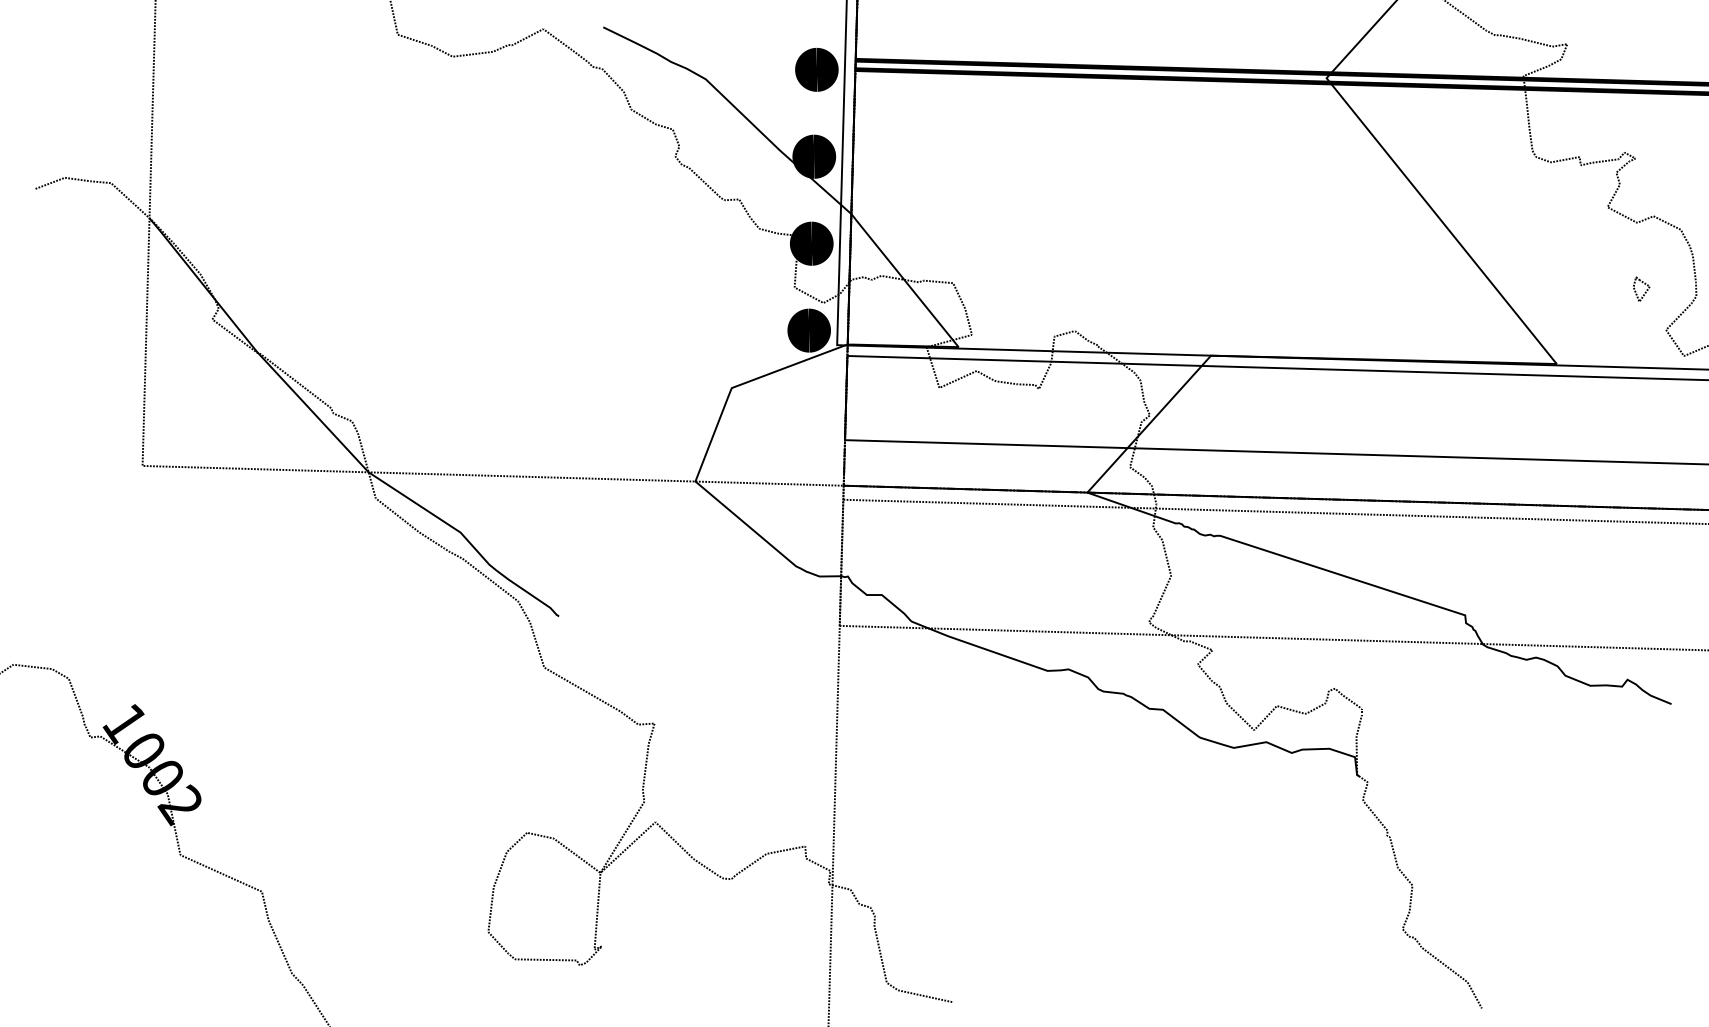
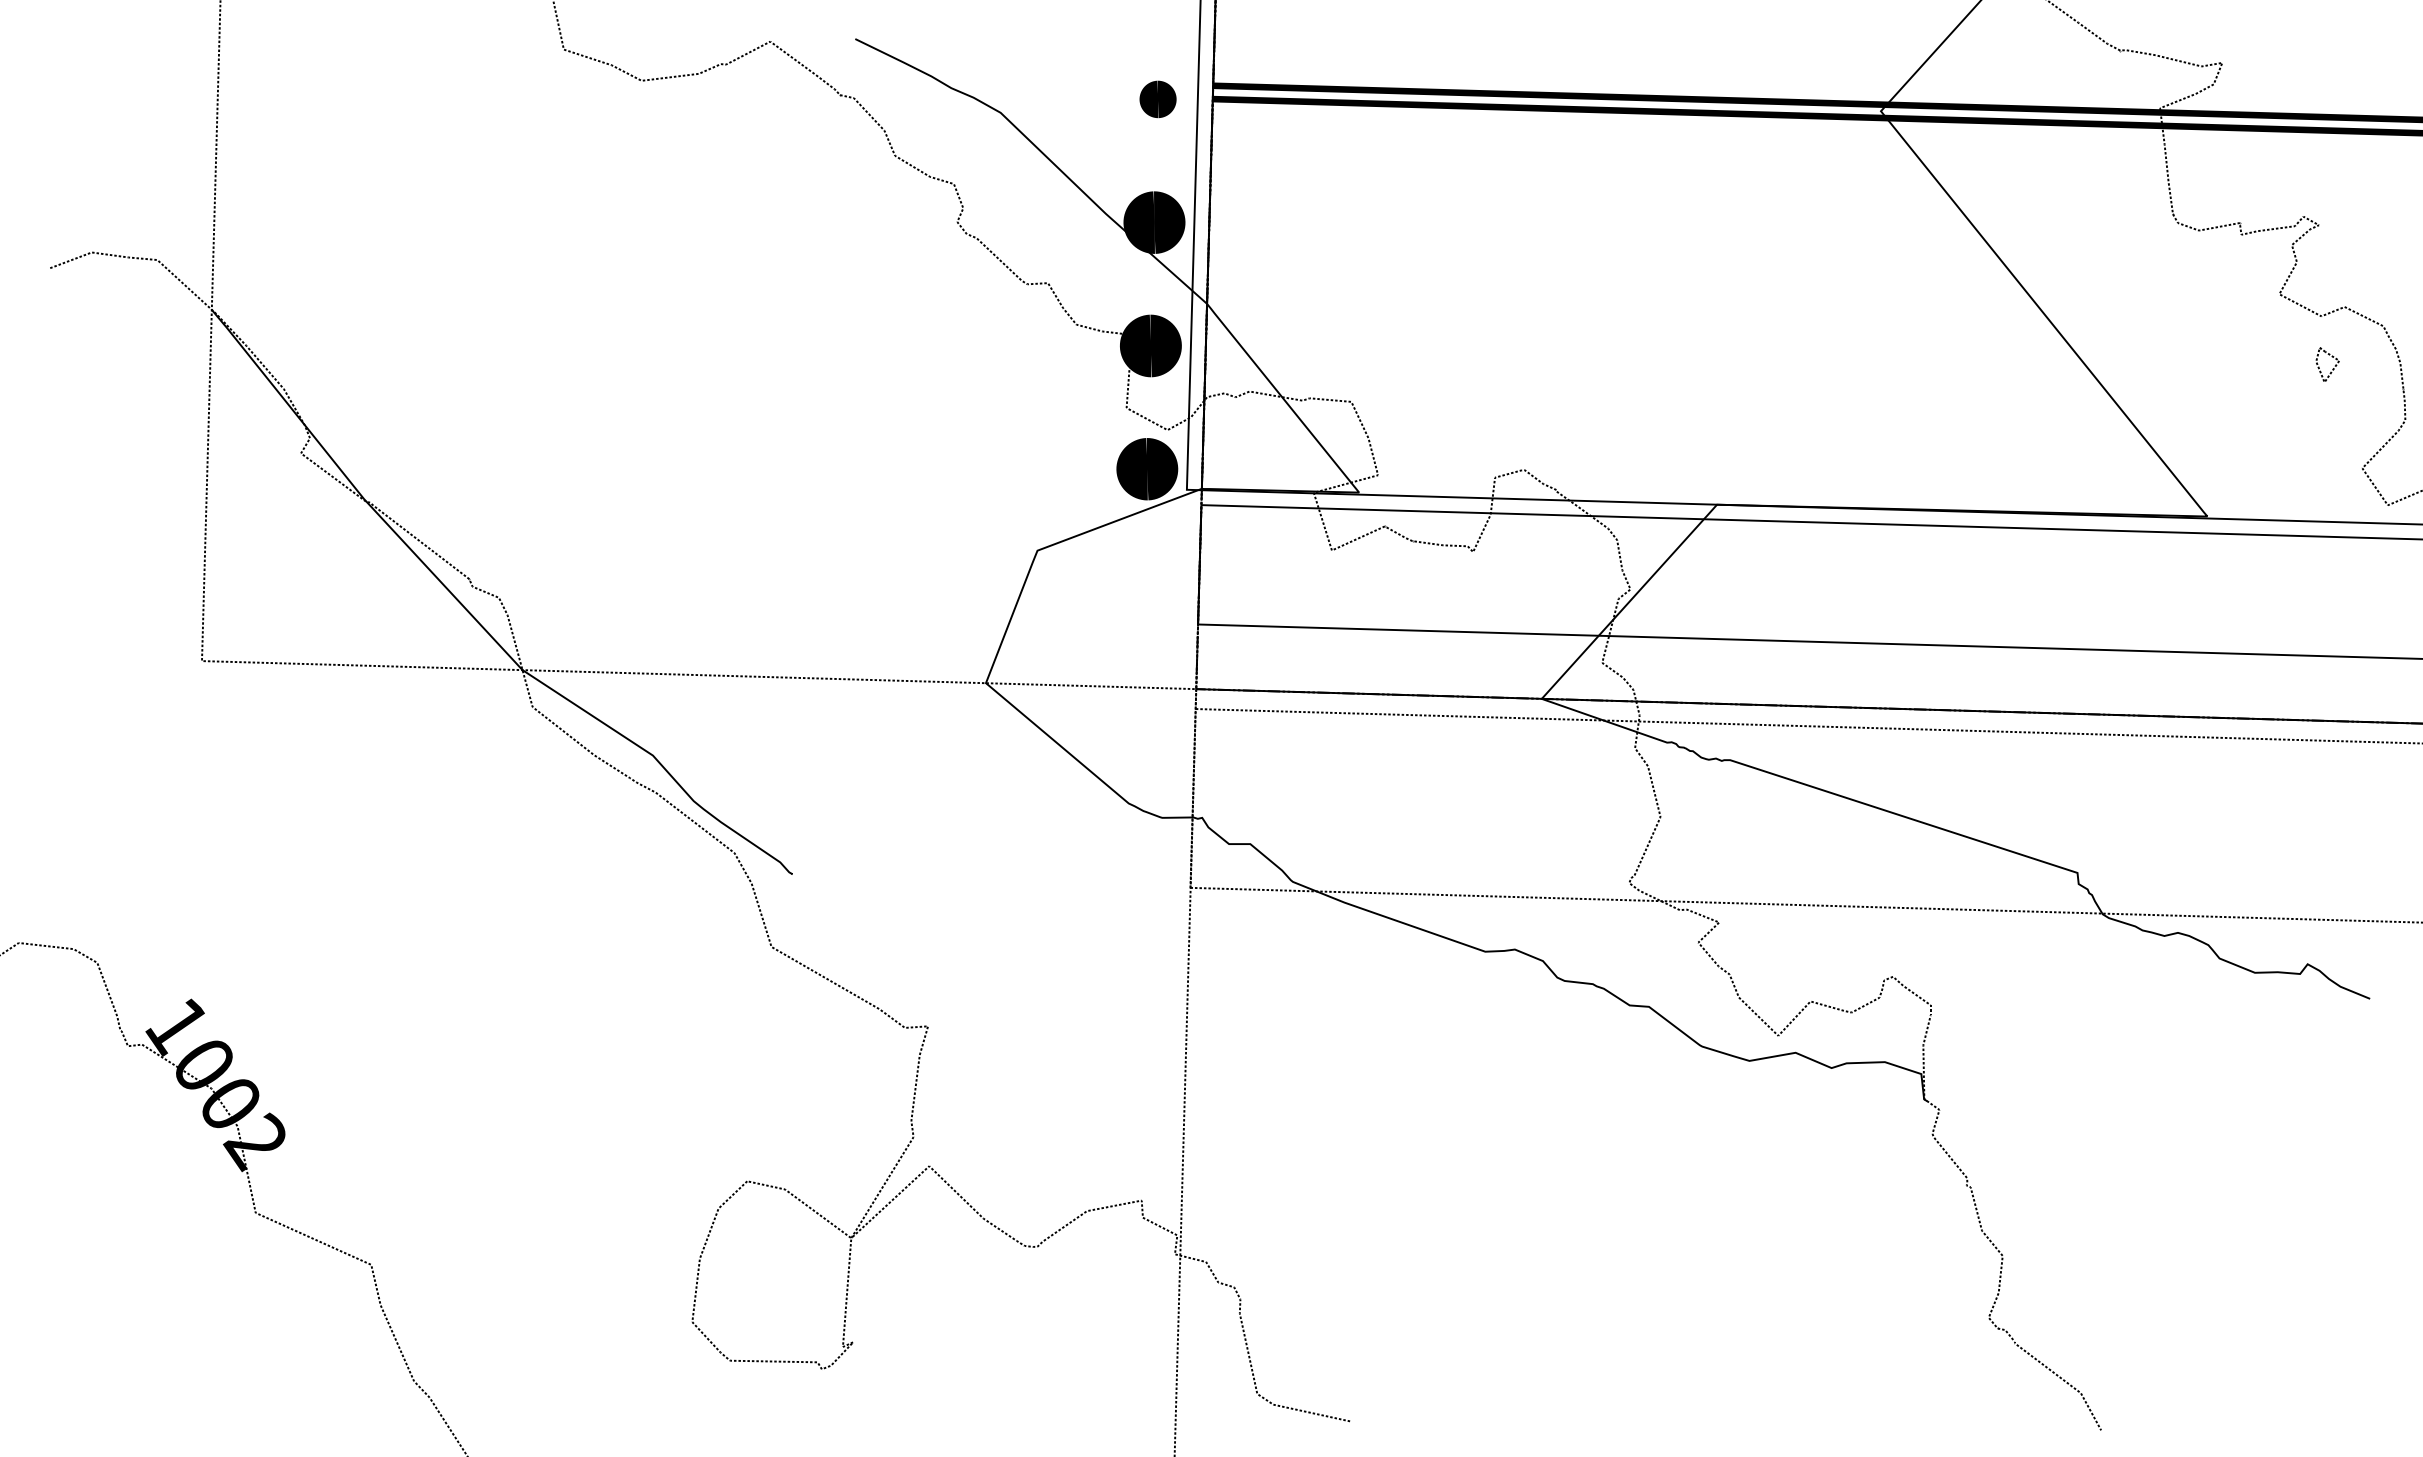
part: (816, 69) -> (1157, 99), size x0.6
part: (1645, 292) -> (2332, 368), moved

